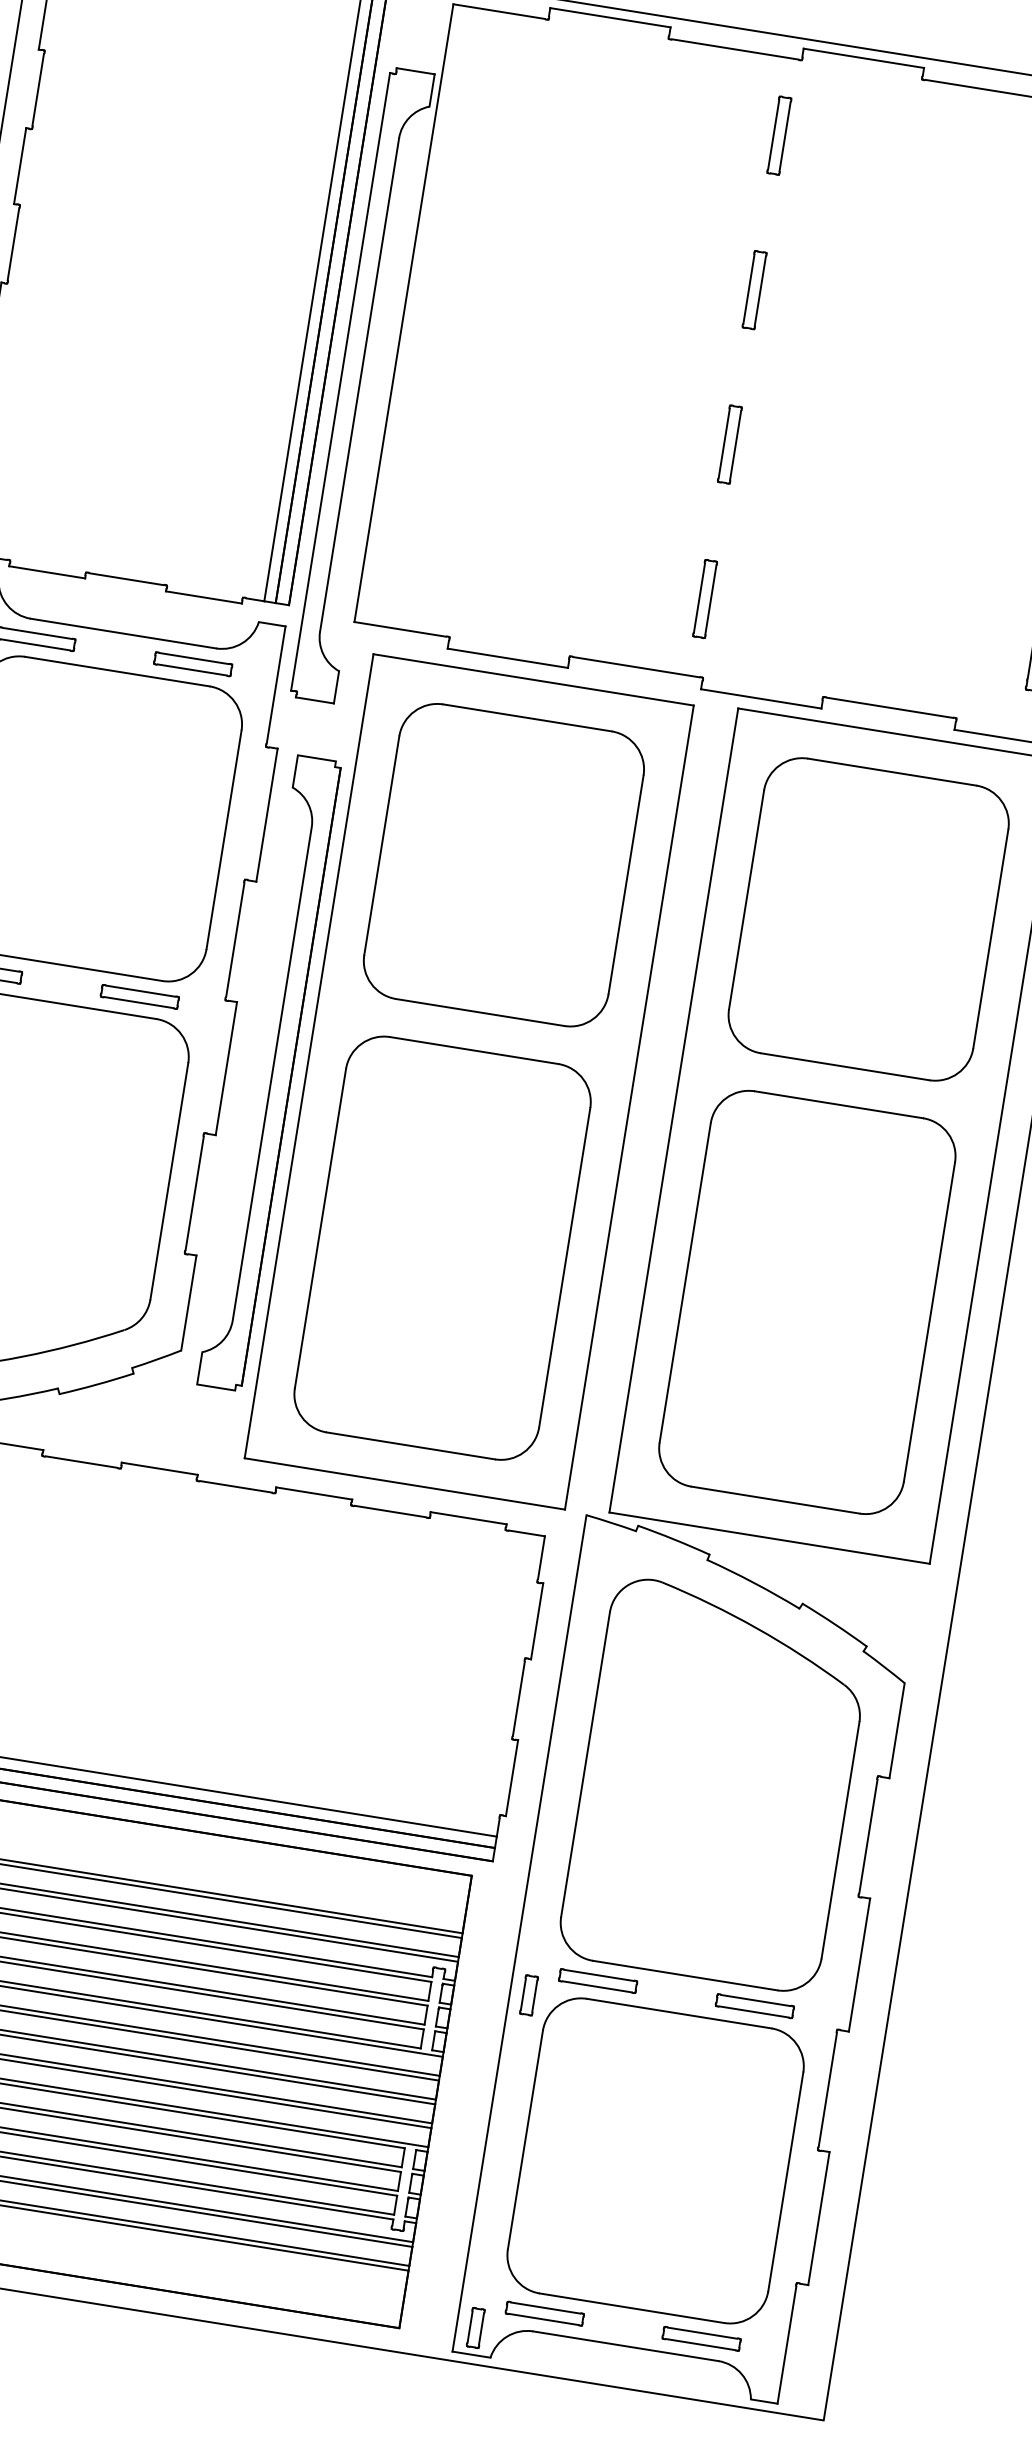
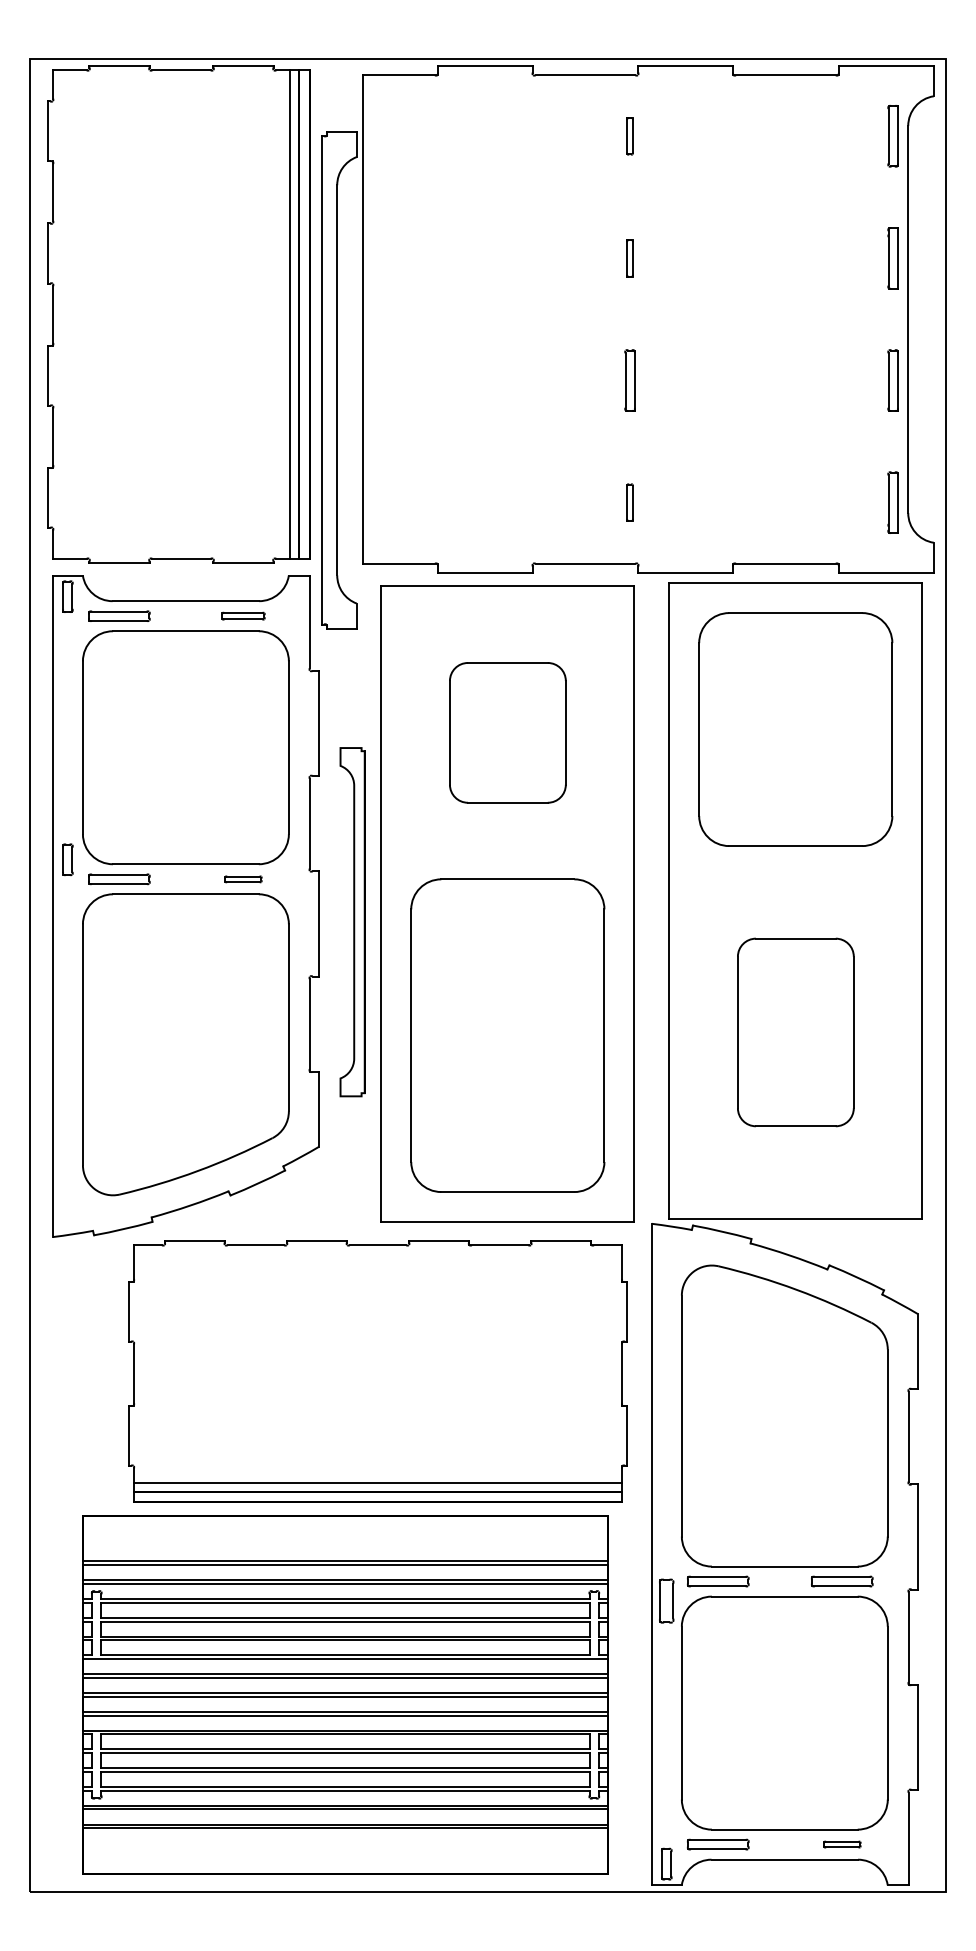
part: (778, 135) -> (629, 136), size x0.6
part: (753, 290) -> (629, 258), size x0.6
part: (704, 598) -> (629, 502), size x0.6
part: (193, 663) -> (243, 615), size x0.7
part: (503, 864) -> (507, 732), size x0.6
part: (139, 997) -> (243, 879), size x0.6
part: (269, 1072) -> (352, 921), size x0.7
part: (806, 1302) -> (795, 1032), size x0.6
part: (528, 1994) -> (666, 1600), size x1.4
part: (701, 2338) -> (842, 1844), size x0.6

